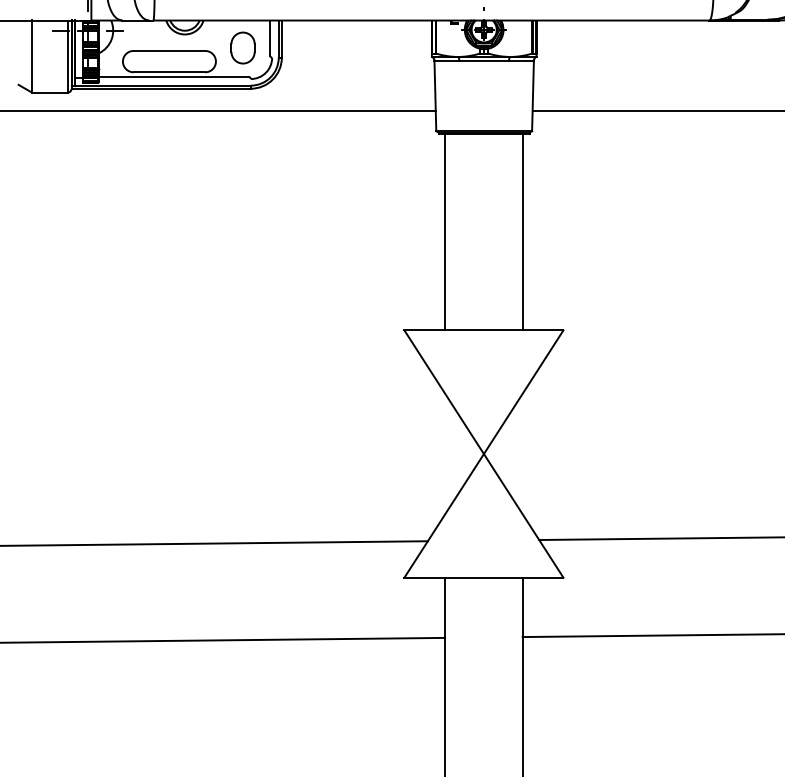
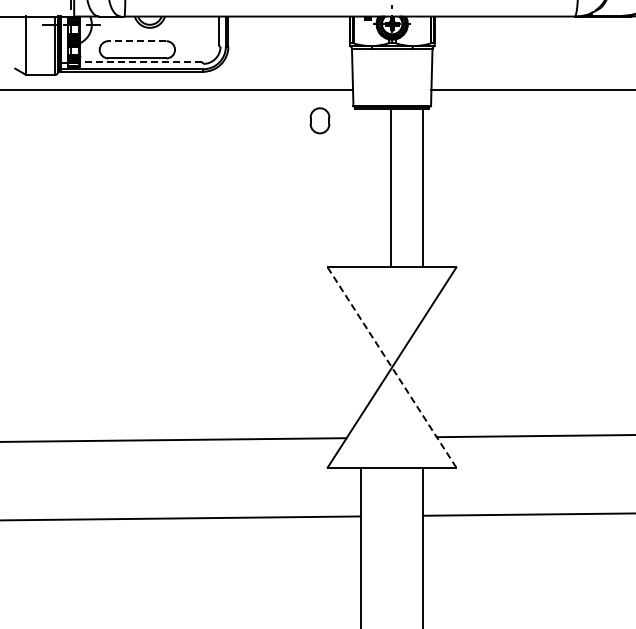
part: (242, 47) -> (319, 120), moved
line: (168, 51) -> (136, 41), solid -> dashed
line: (173, 77) -> (140, 62), solid -> dashed
line: (444, 231) -> (390, 187), moved
line: (484, 453) -> (392, 367), solid -> dashed

